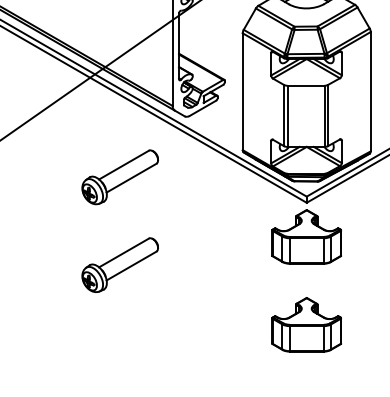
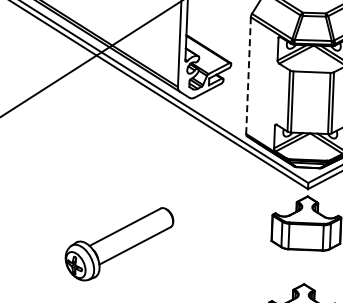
line: (242, 92) -> (248, 76), solid -> dashed
part: (119, 177) -> (121, 156), removed
part: (119, 264) -> (118, 243), size x1.4

